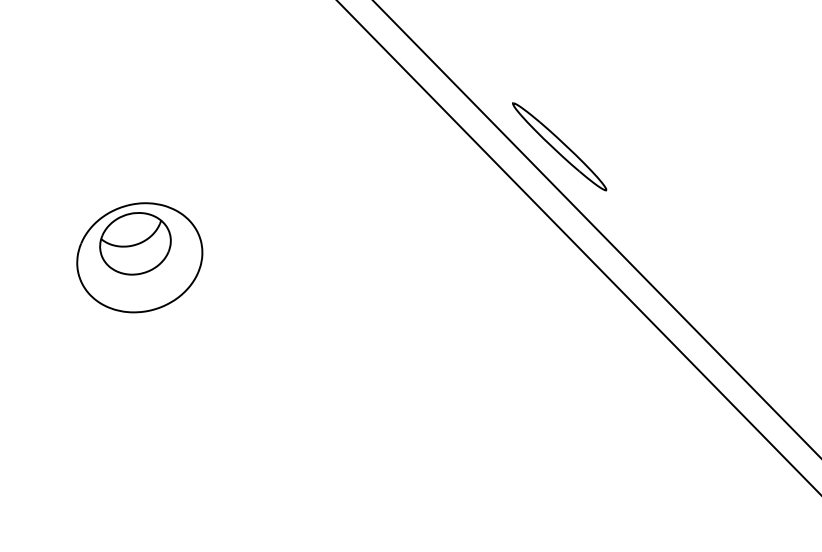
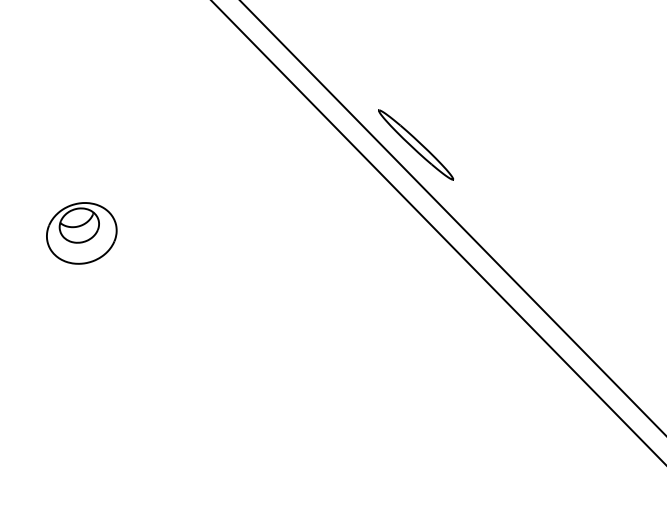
part: (139, 257) -> (81, 233), size x0.7

